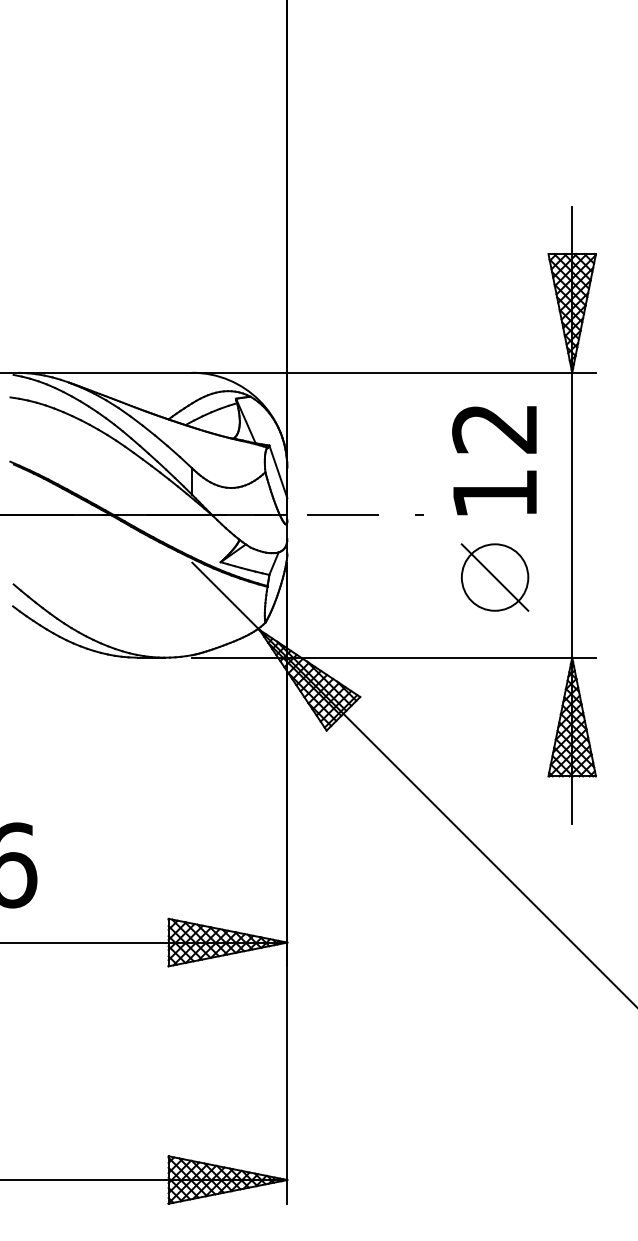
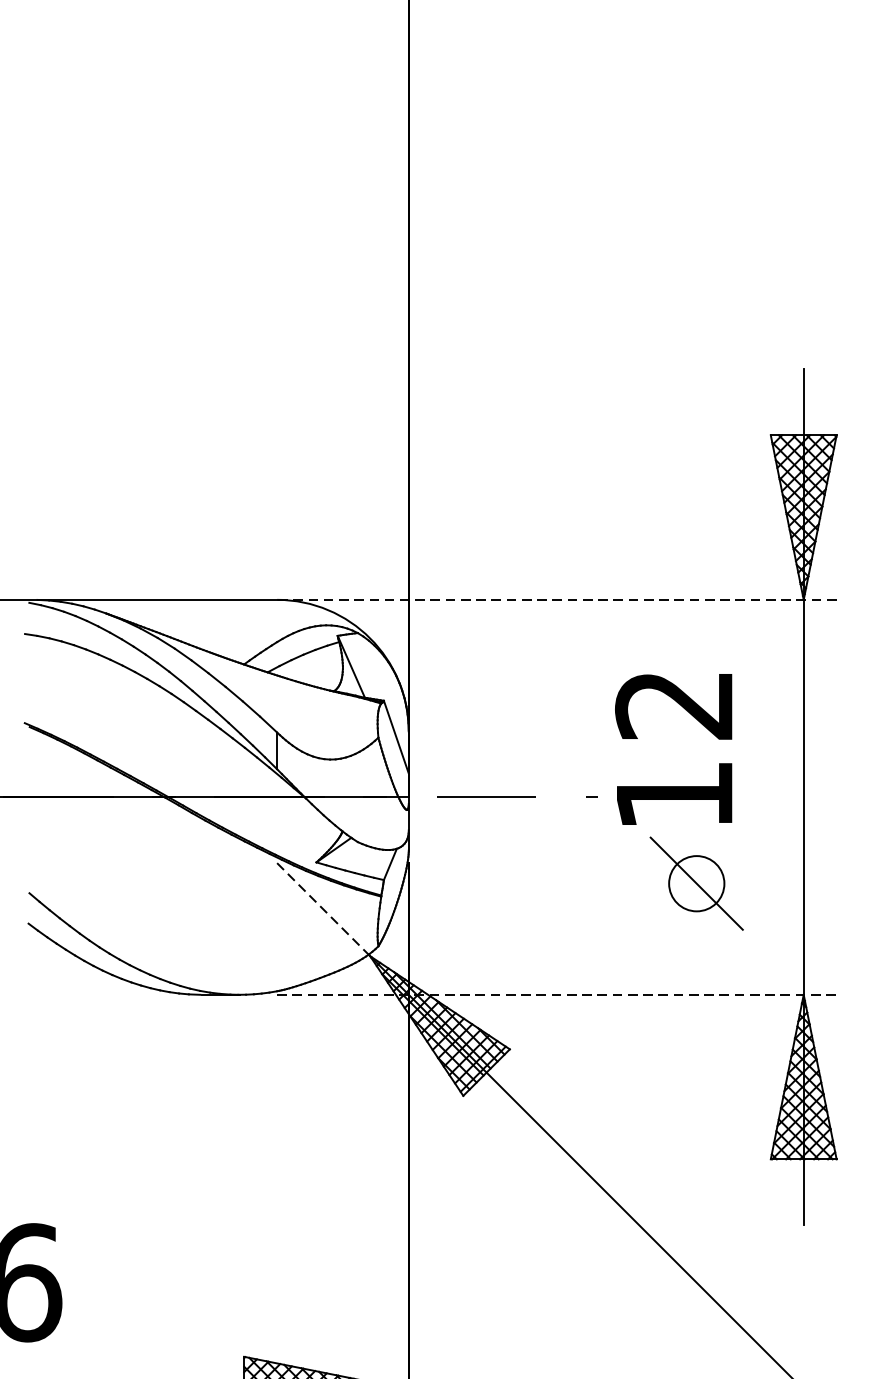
line: (394, 372) -> (557, 599), solid -> dashed
text: (494, 460) -> (673, 749), moved
circle: (494, 577) -> (695, 883), size x0.6
line: (225, 595) -> (323, 908), solid -> dashed
line: (394, 657) -> (557, 994), solid -> dashed

